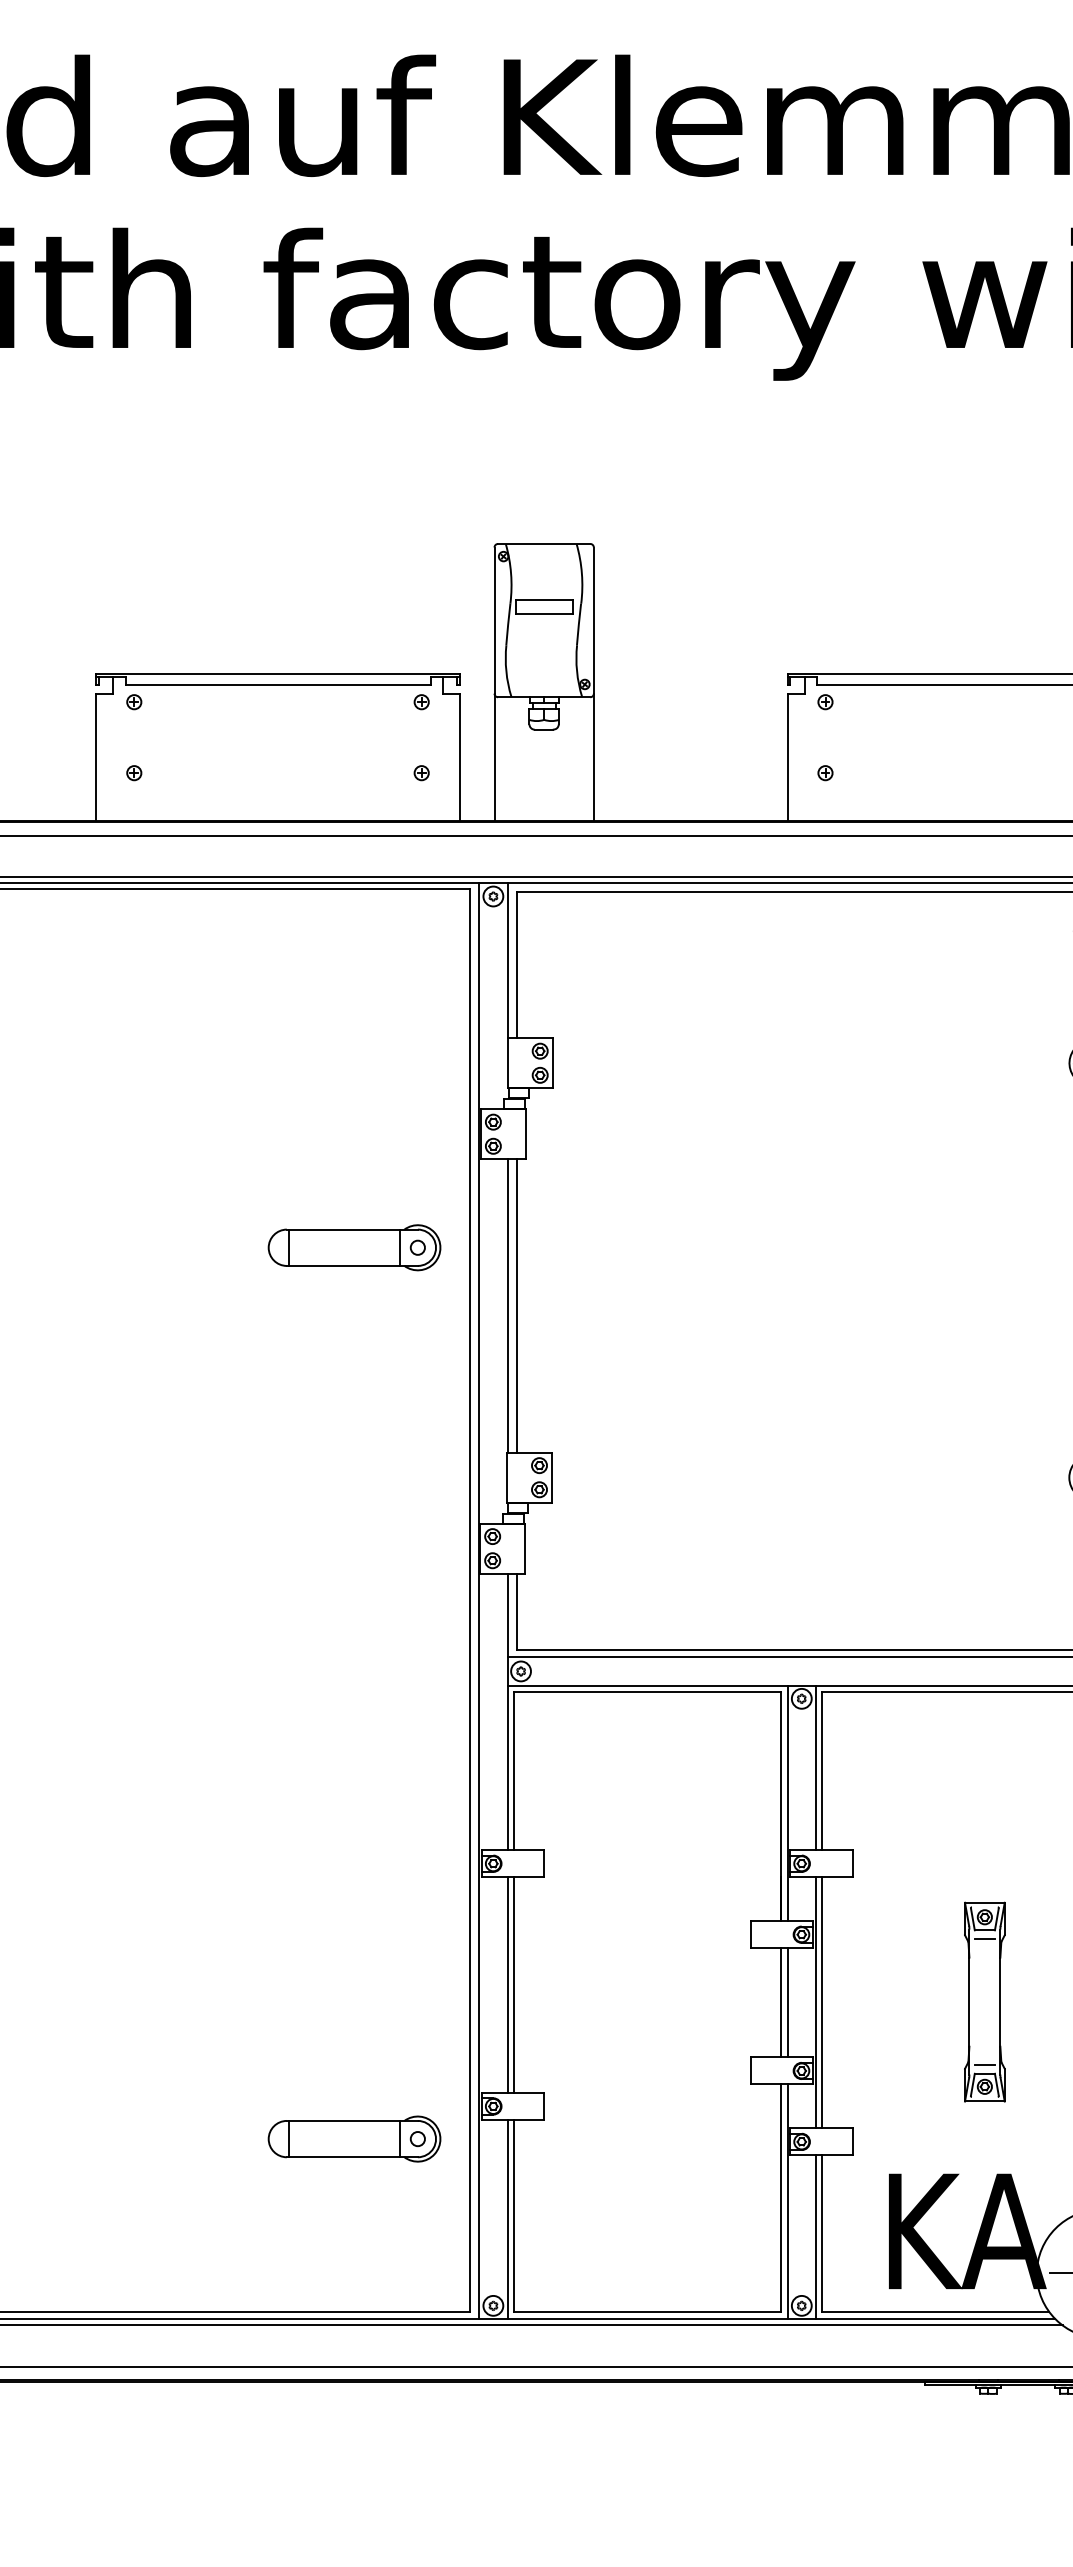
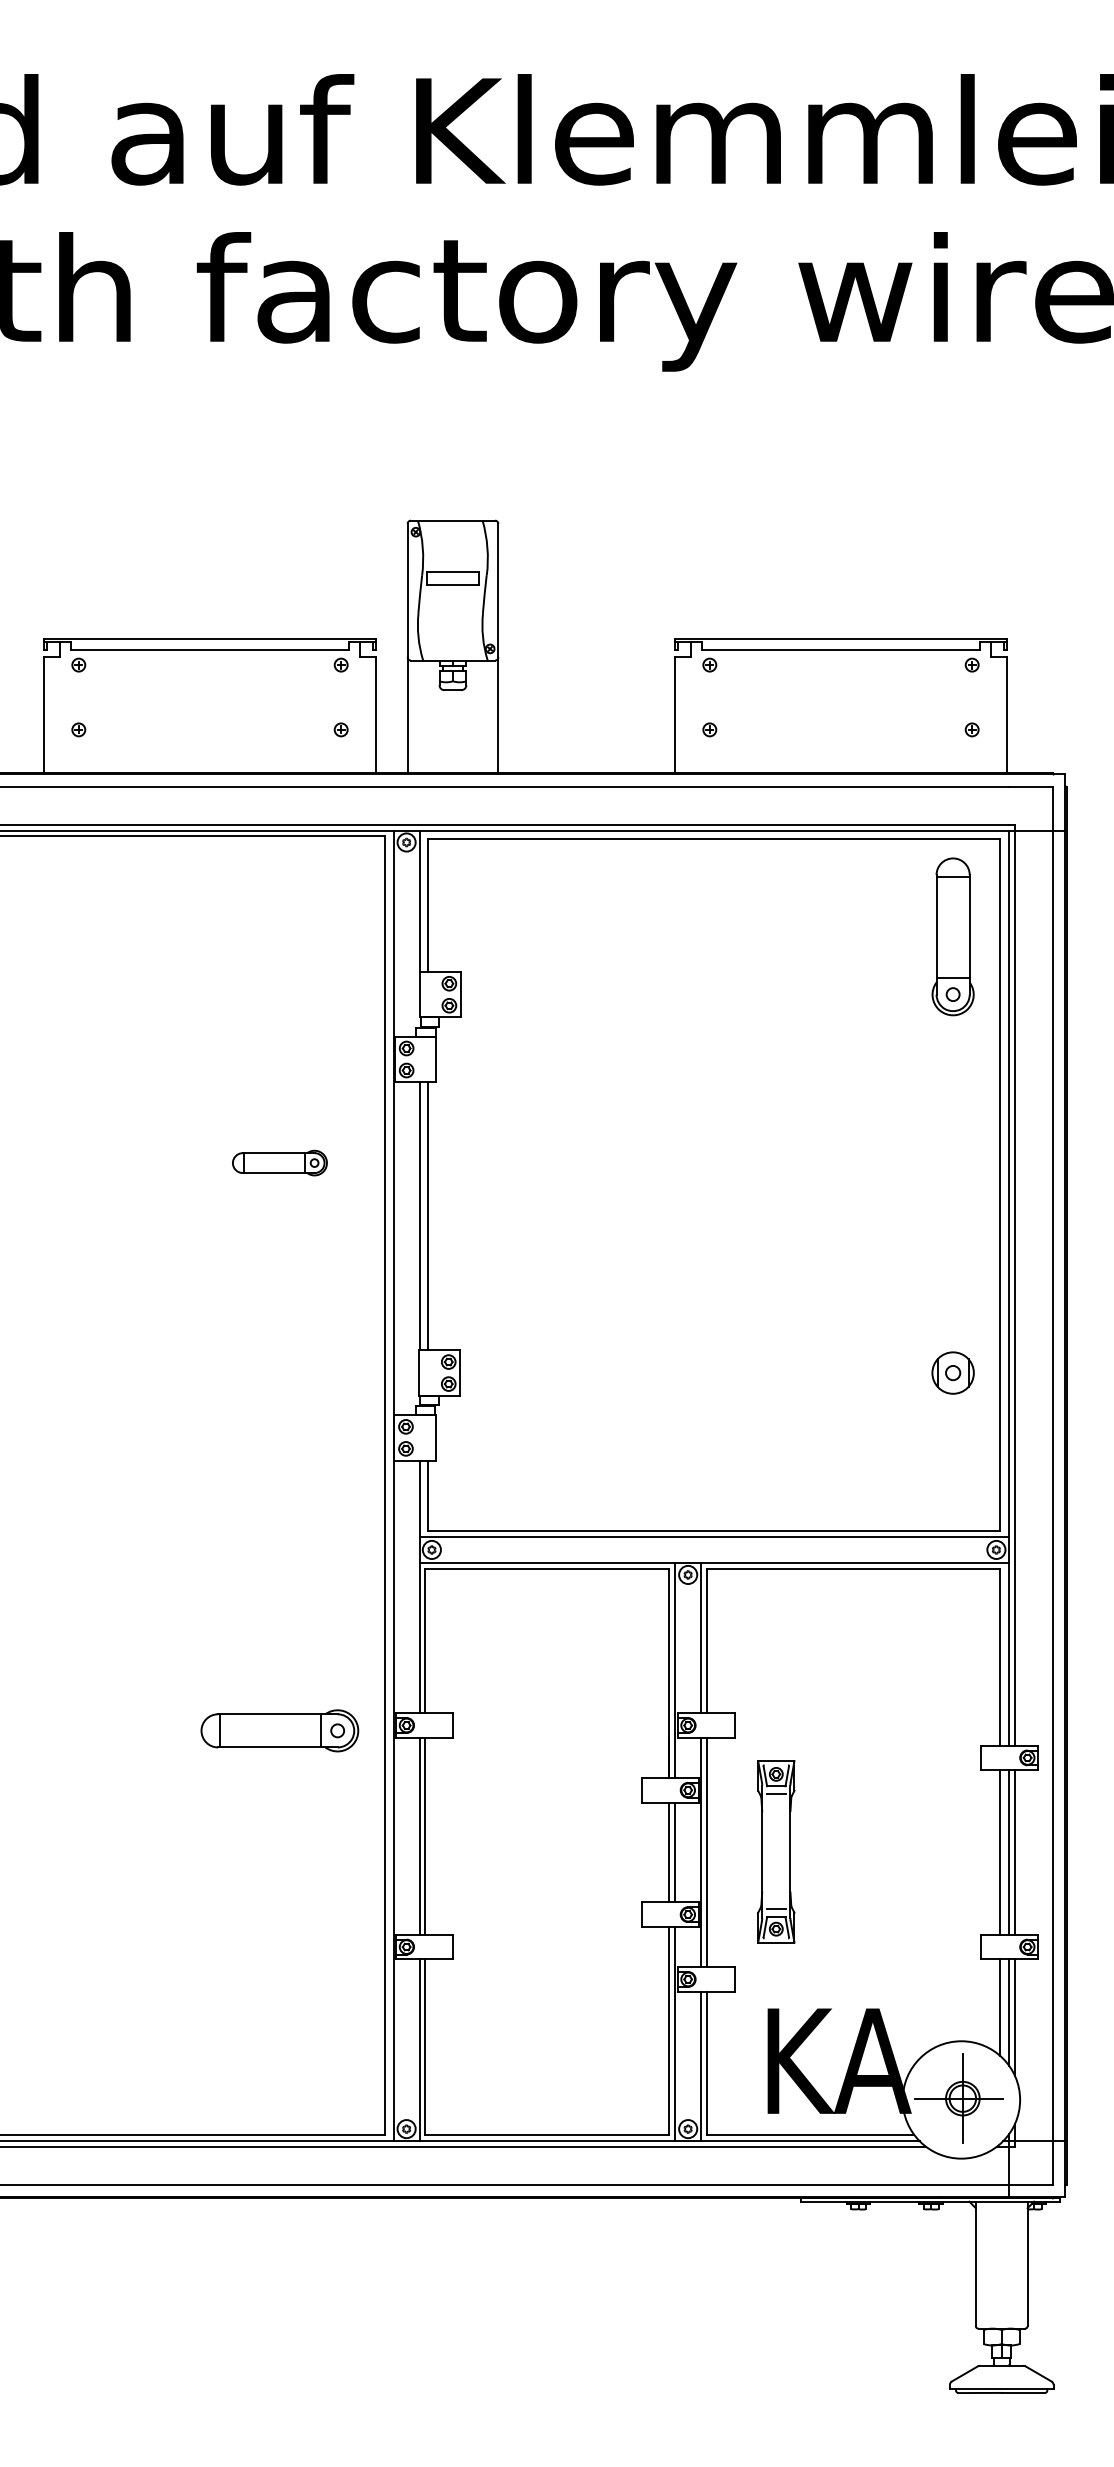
part: (354, 1247) -> (279, 1162), size x0.6
part: (985, 2001) -> (776, 1851), moved
part: (354, 2138) -> (279, 1730), moved

